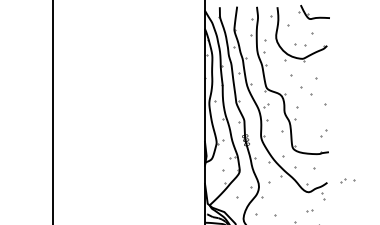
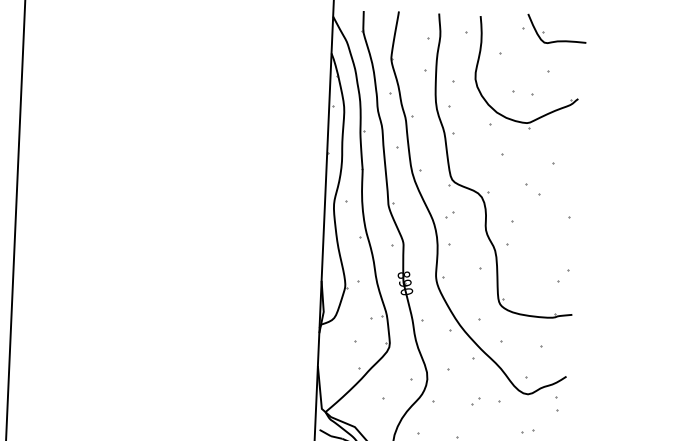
part: (306, 91) -> (532, 189), size x0.62
part: (347, 180) -> (484, 401), moved

